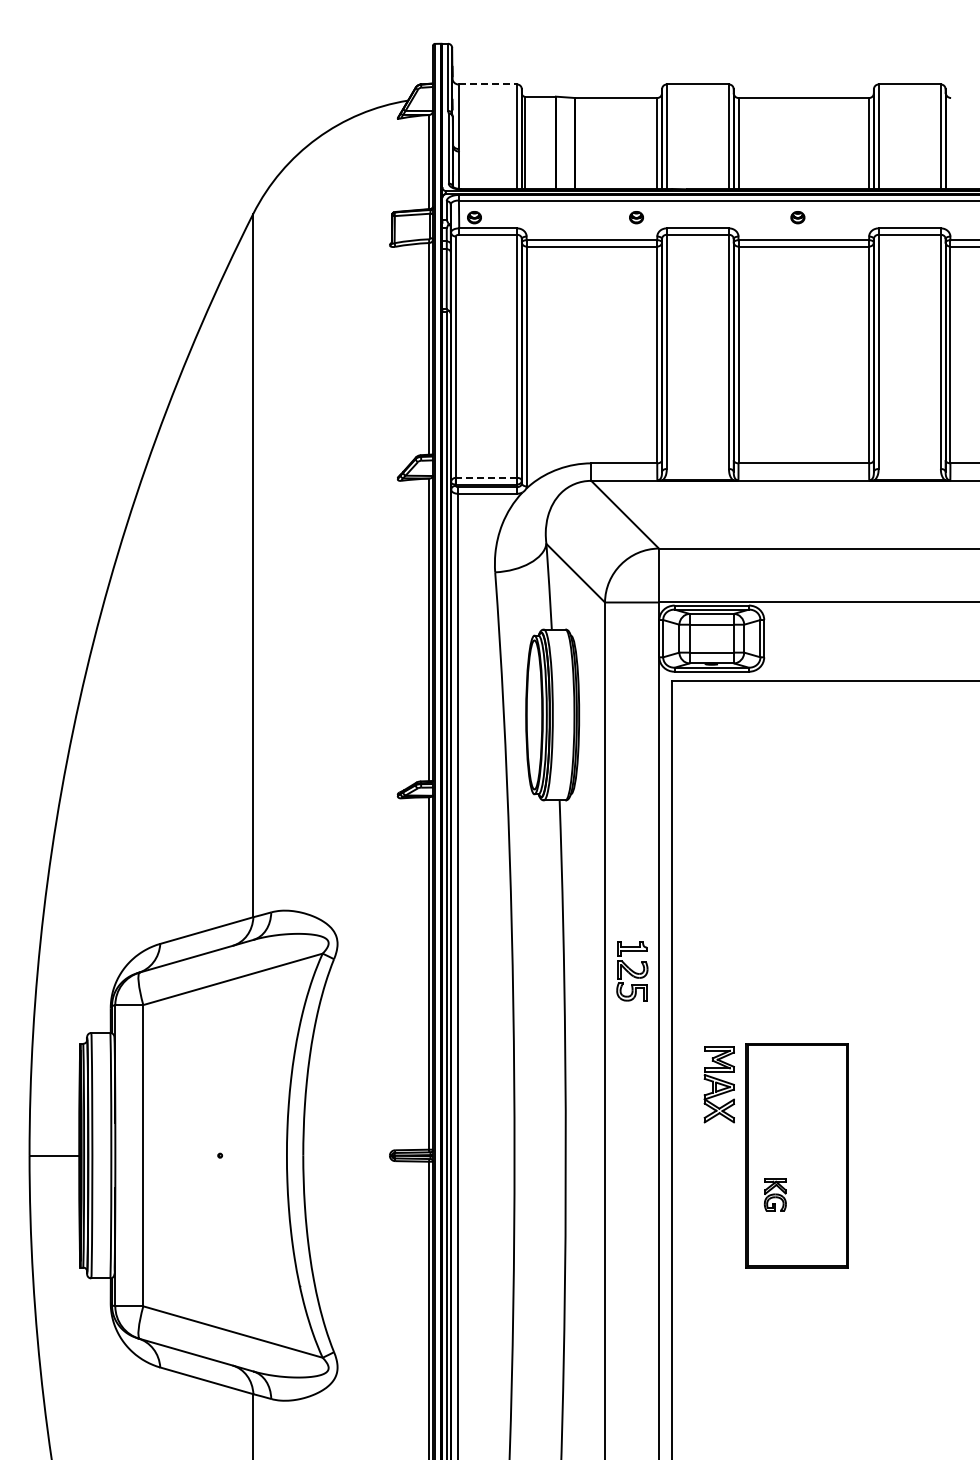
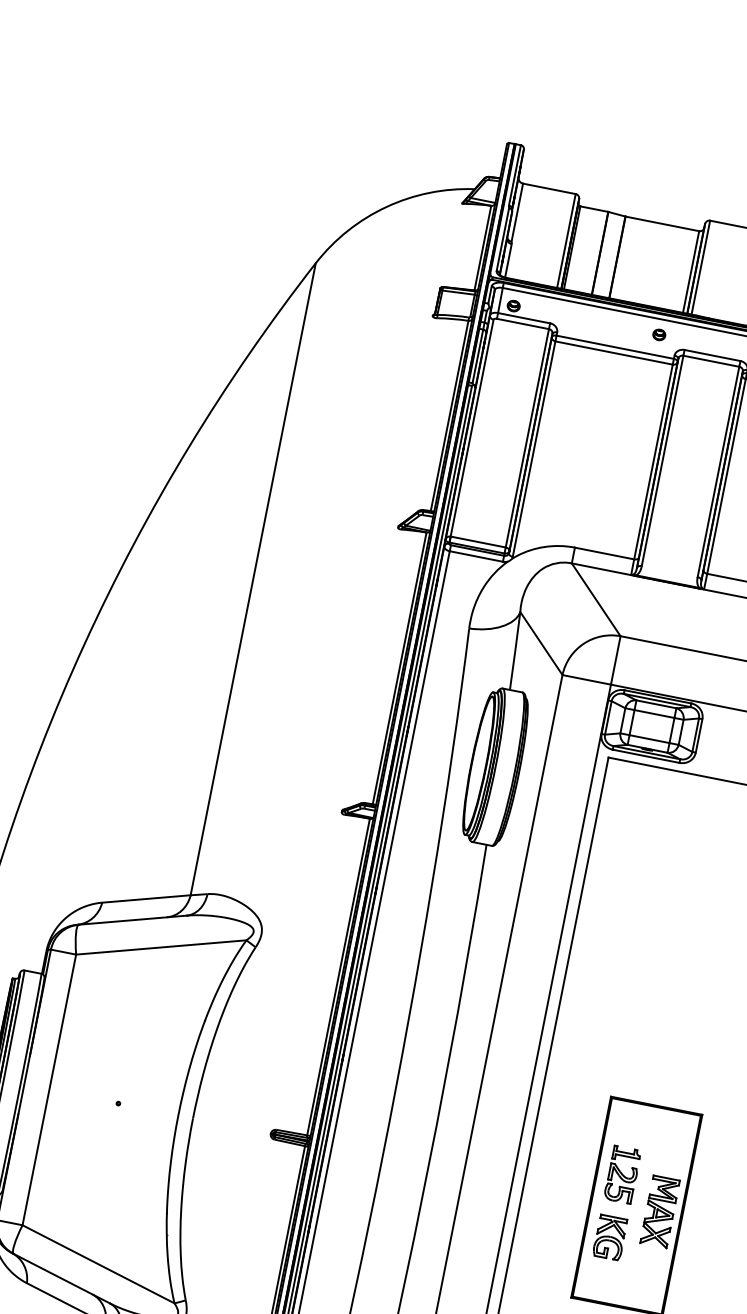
line: (488, 84) -> (549, 189), dashed -> solid
line: (486, 477) -> (478, 541), dashed -> solid
part: (632, 971) -> (622, 1175), moved
part: (718, 1084) -> (659, 1211), moved
part: (775, 1194) -> (610, 1237), size x1.43

